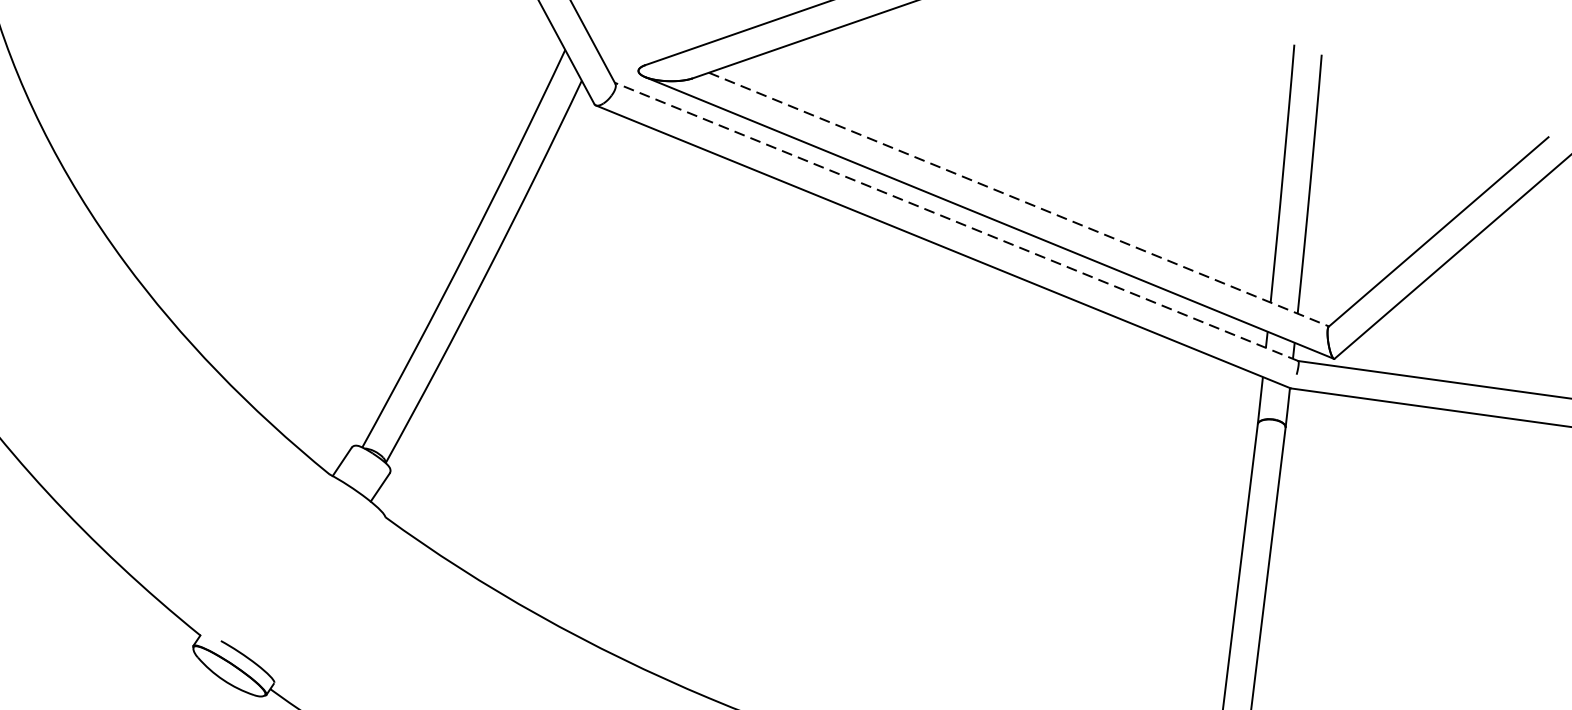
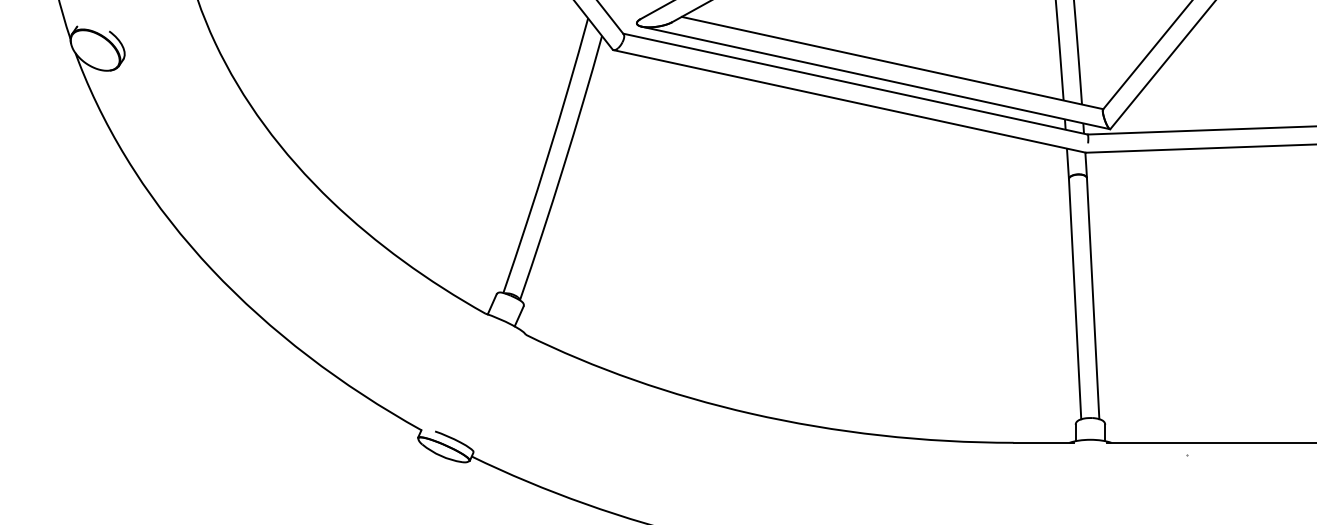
line: (1018, 200) -> (892, 63), dashed -> solid
line: (956, 222) -> (855, 84), dashed -> solid

